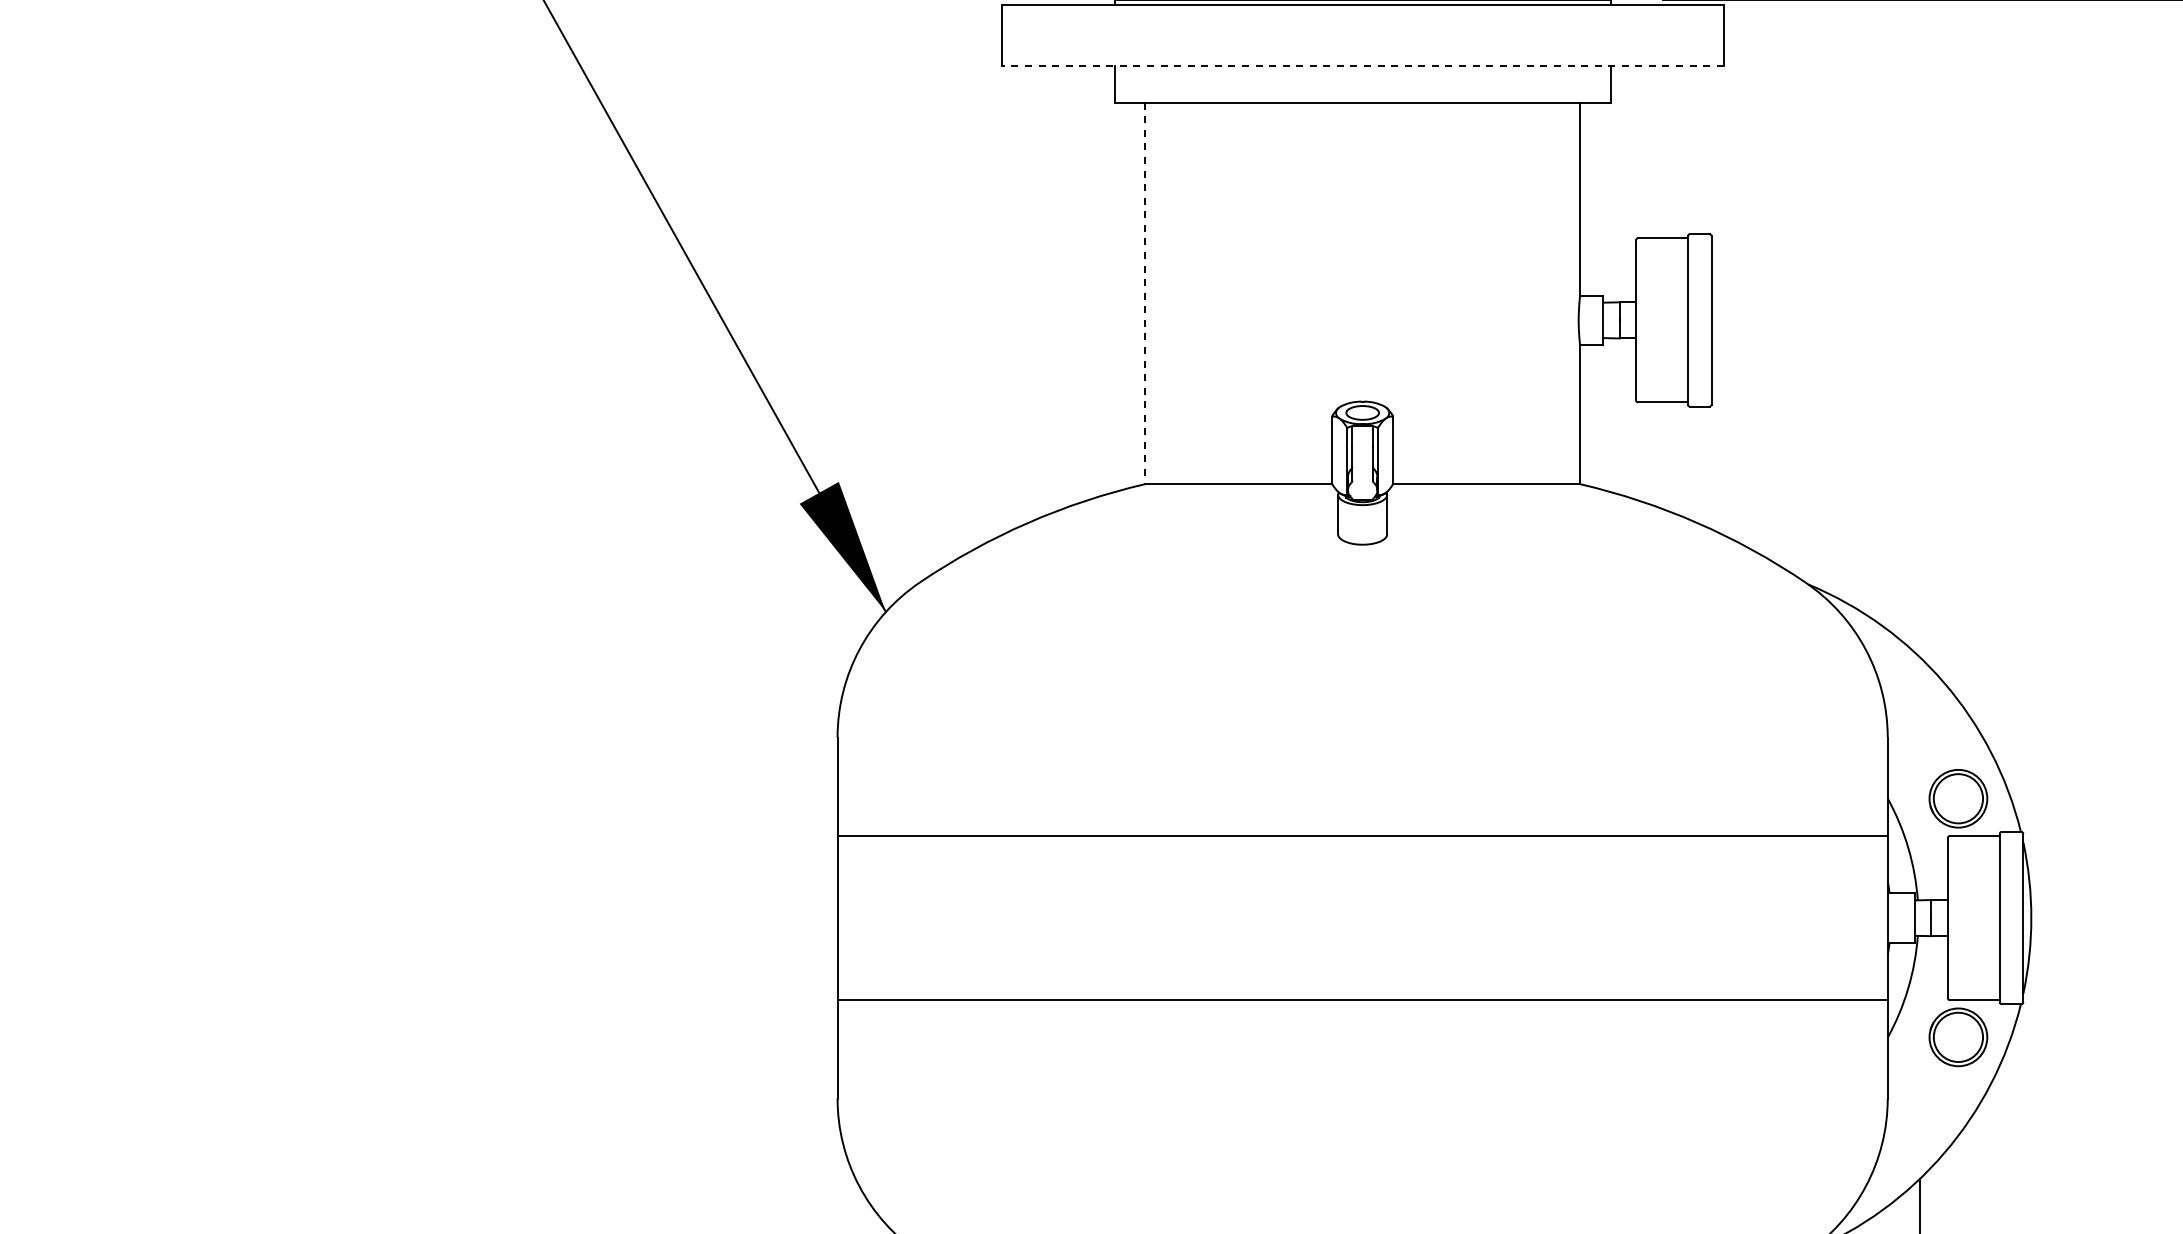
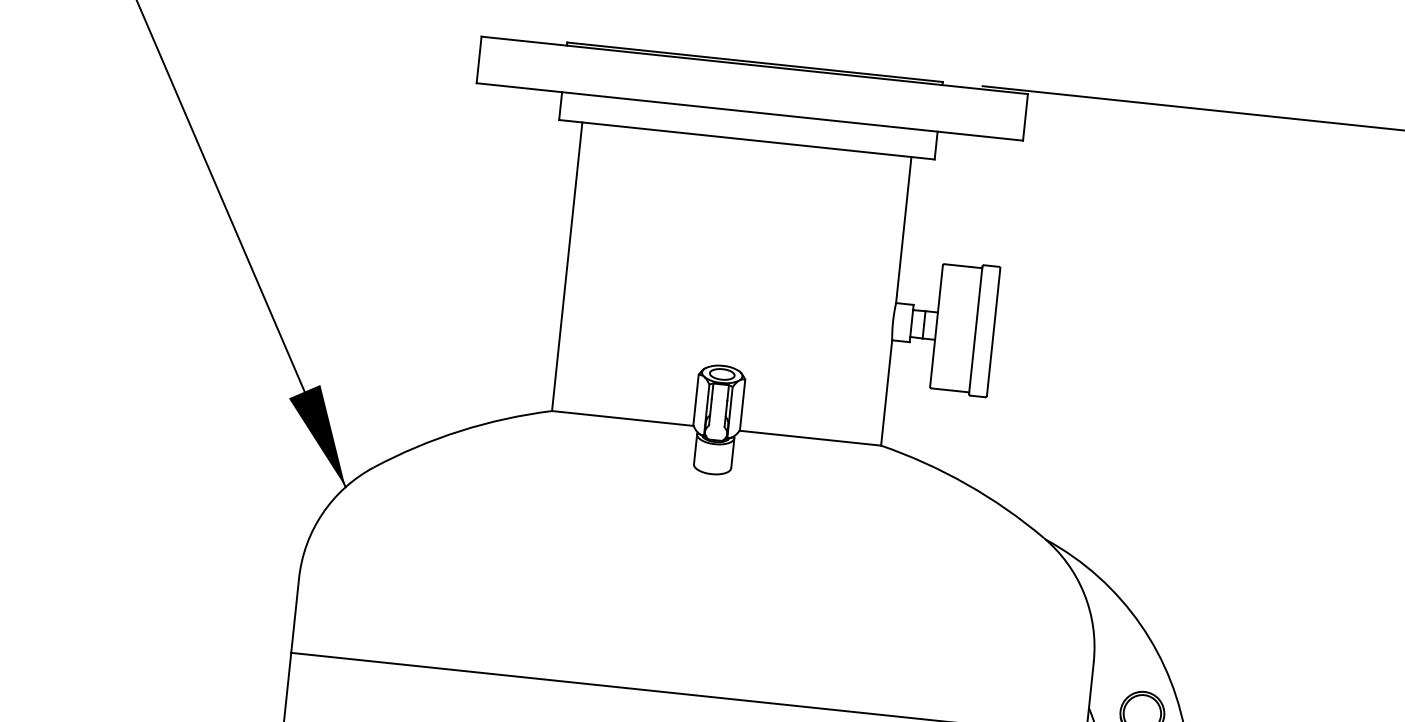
line: (1362, 66) -> (749, 112), dashed -> solid
line: (1145, 293) -> (567, 266), dashed -> solid

